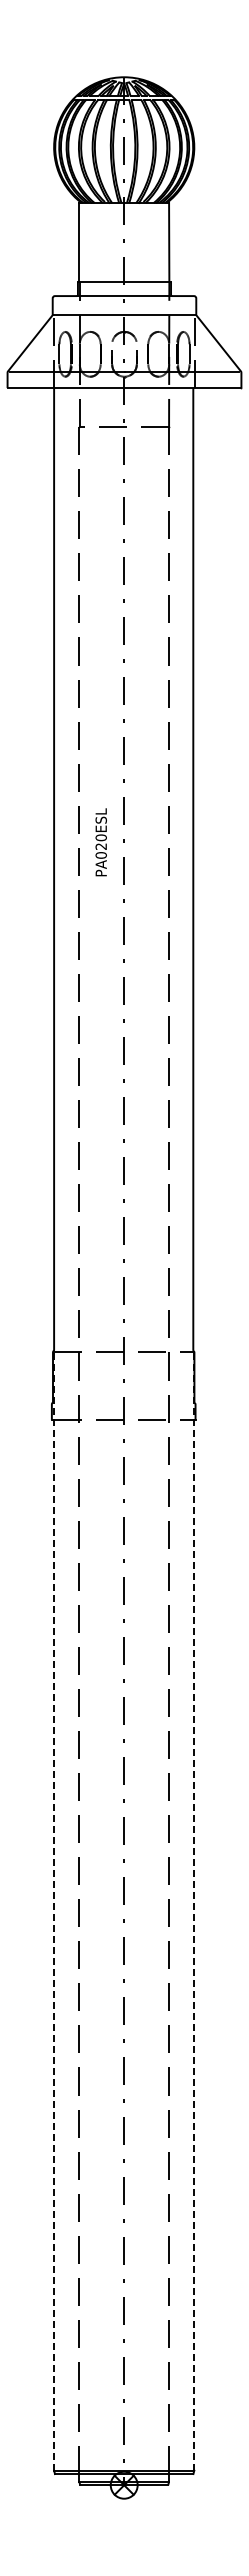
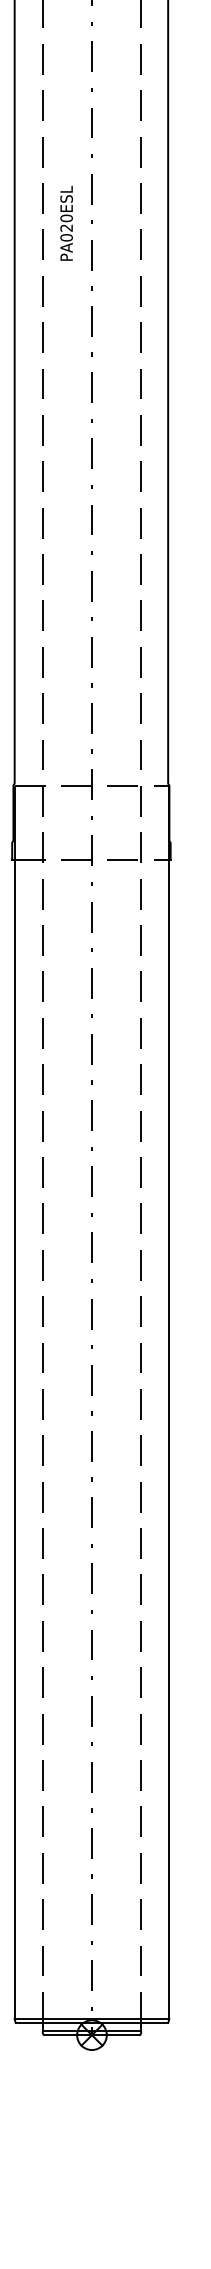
line: (54, 1912) -> (15, 1403), dashed -> solid
line: (194, 1912) -> (169, 1403), dashed -> solid

